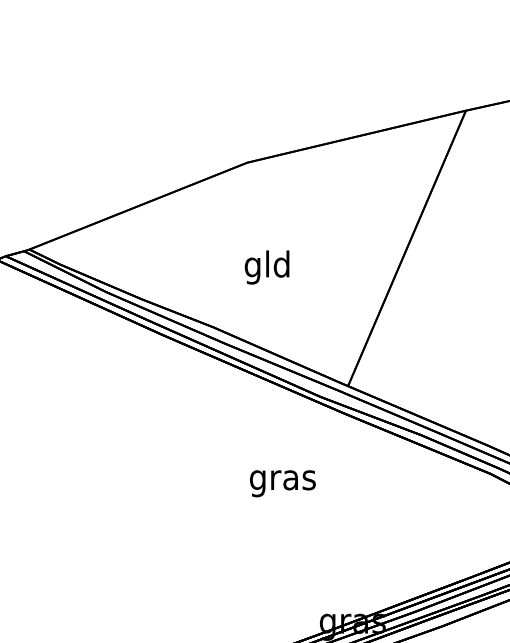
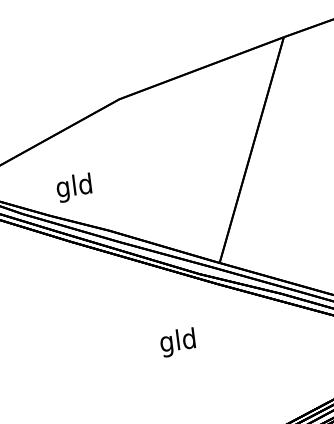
text: (266, 267) -> (73, 187), moved
text: (282, 480) -> (178, 342), gras -> gld

